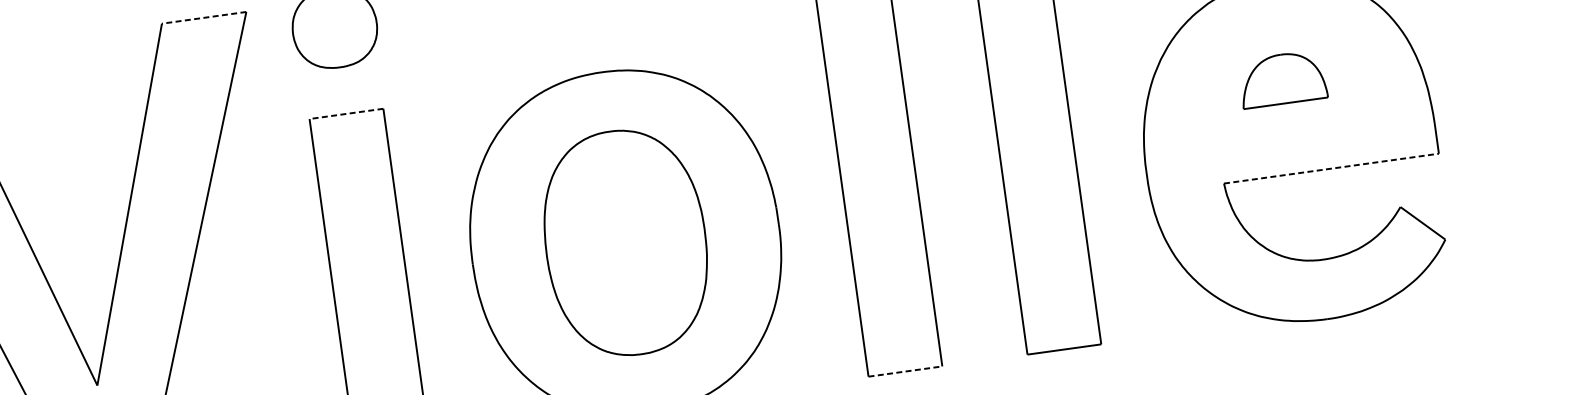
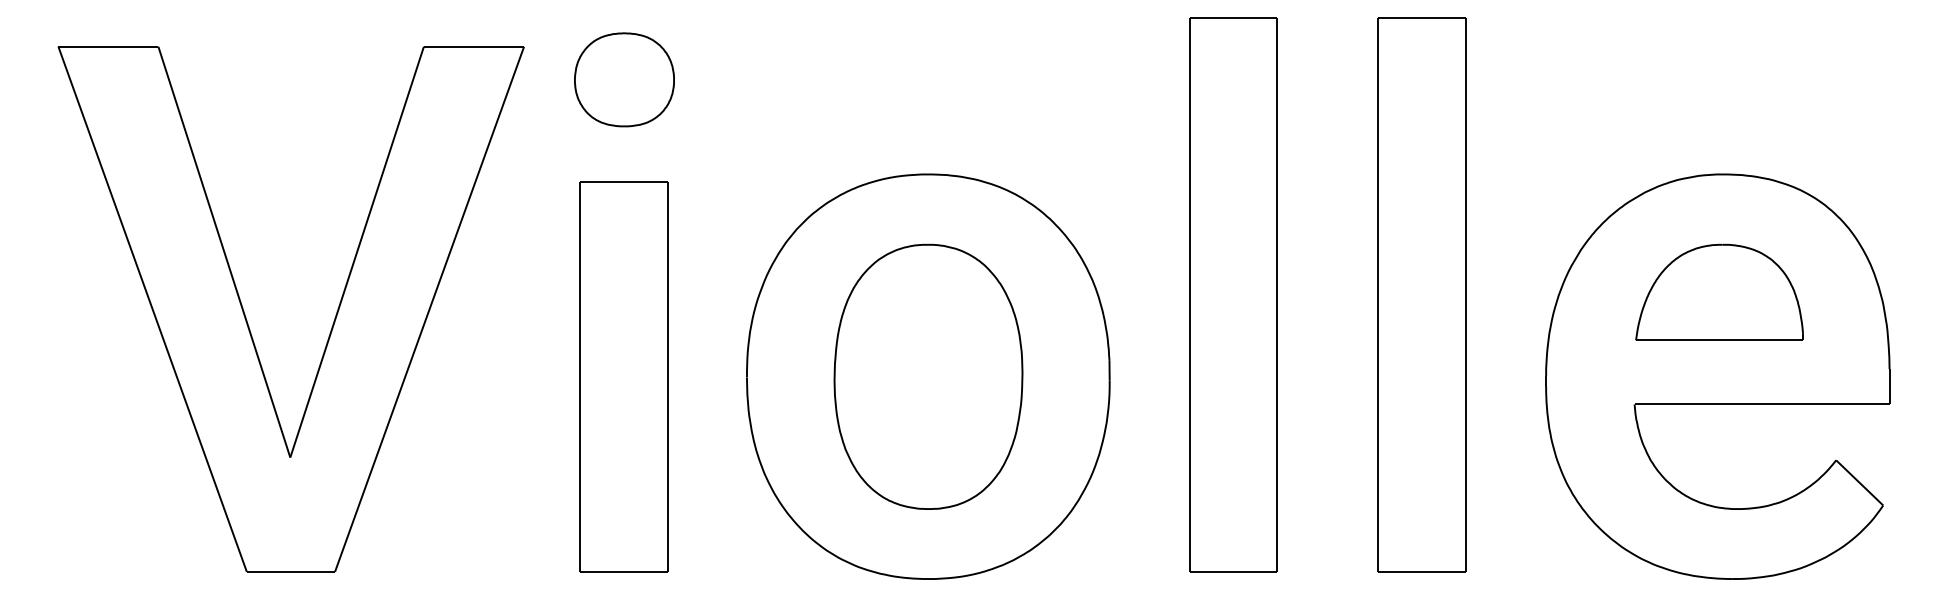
line: (203, 17) -> (473, 46), dashed -> solid
part: (1282, 78) -> (1719, 291), size x1.67
line: (346, 113) -> (624, 181), dashed -> solid
line: (1331, 168) -> (1762, 404), dashed -> solid
line: (905, 371) -> (1233, 571), dashed -> solid

